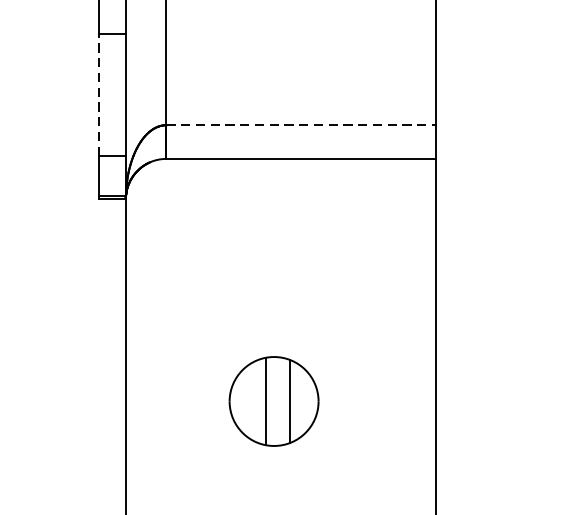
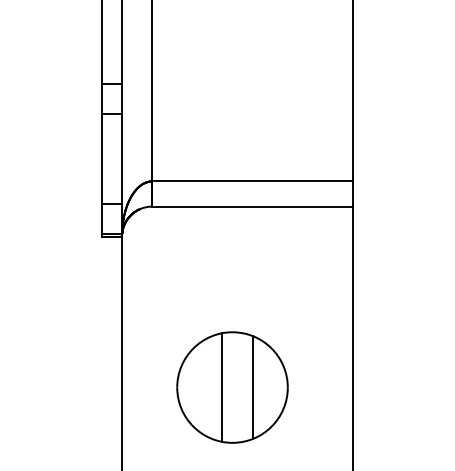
line: (98, 94) -> (101, 158), dashed -> solid
line: (300, 125) -> (252, 181), dashed -> solid
part: (274, 401) -> (232, 387), size x1.67

